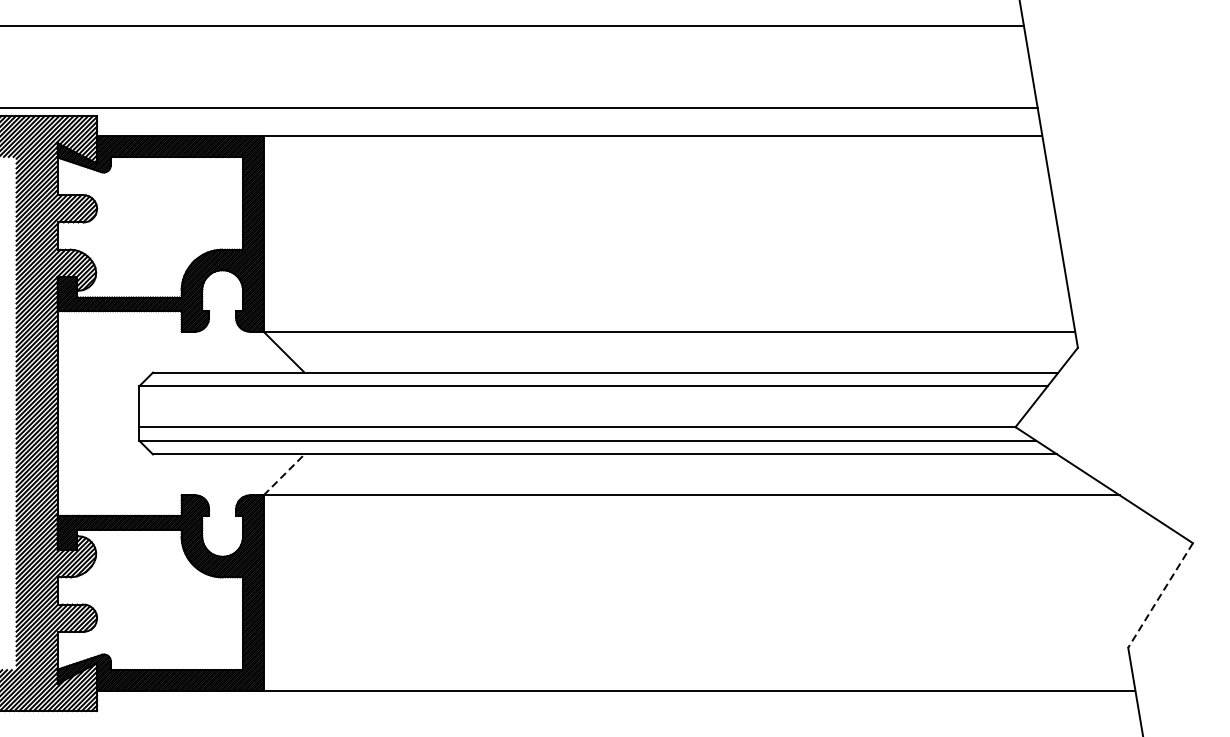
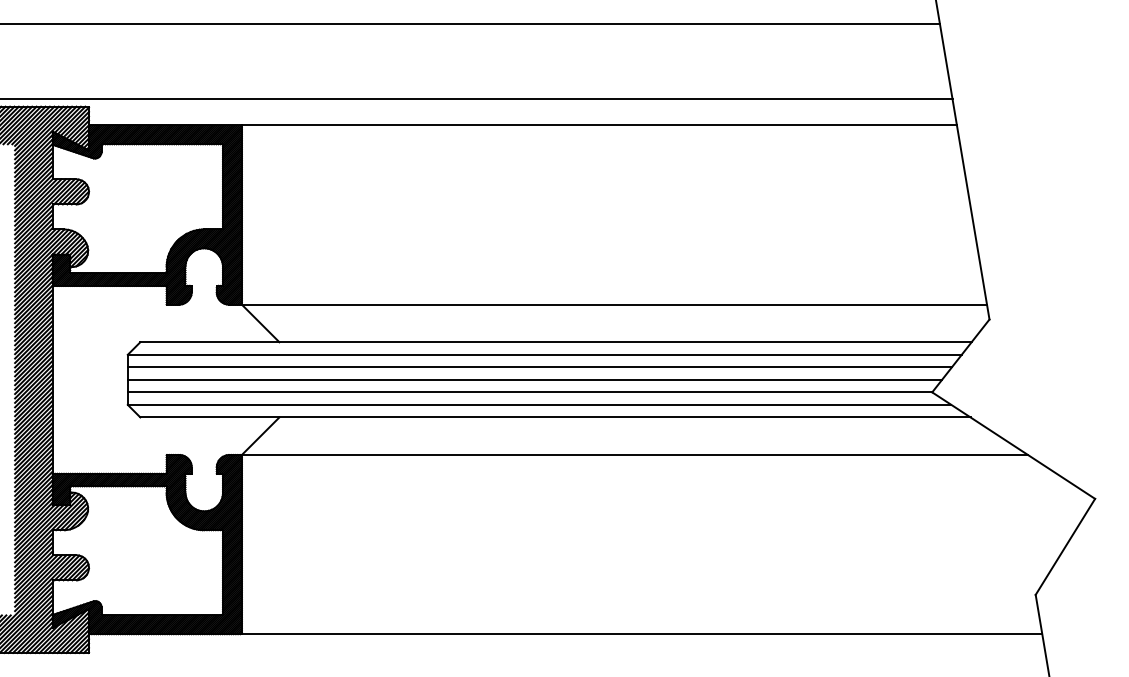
line: (587, 400) -> (539, 367), added
line: (582, 413) -> (534, 379), added
line: (283, 475) -> (260, 436), dashed -> solid
line: (1160, 596) -> (1065, 547), dashed -> solid

